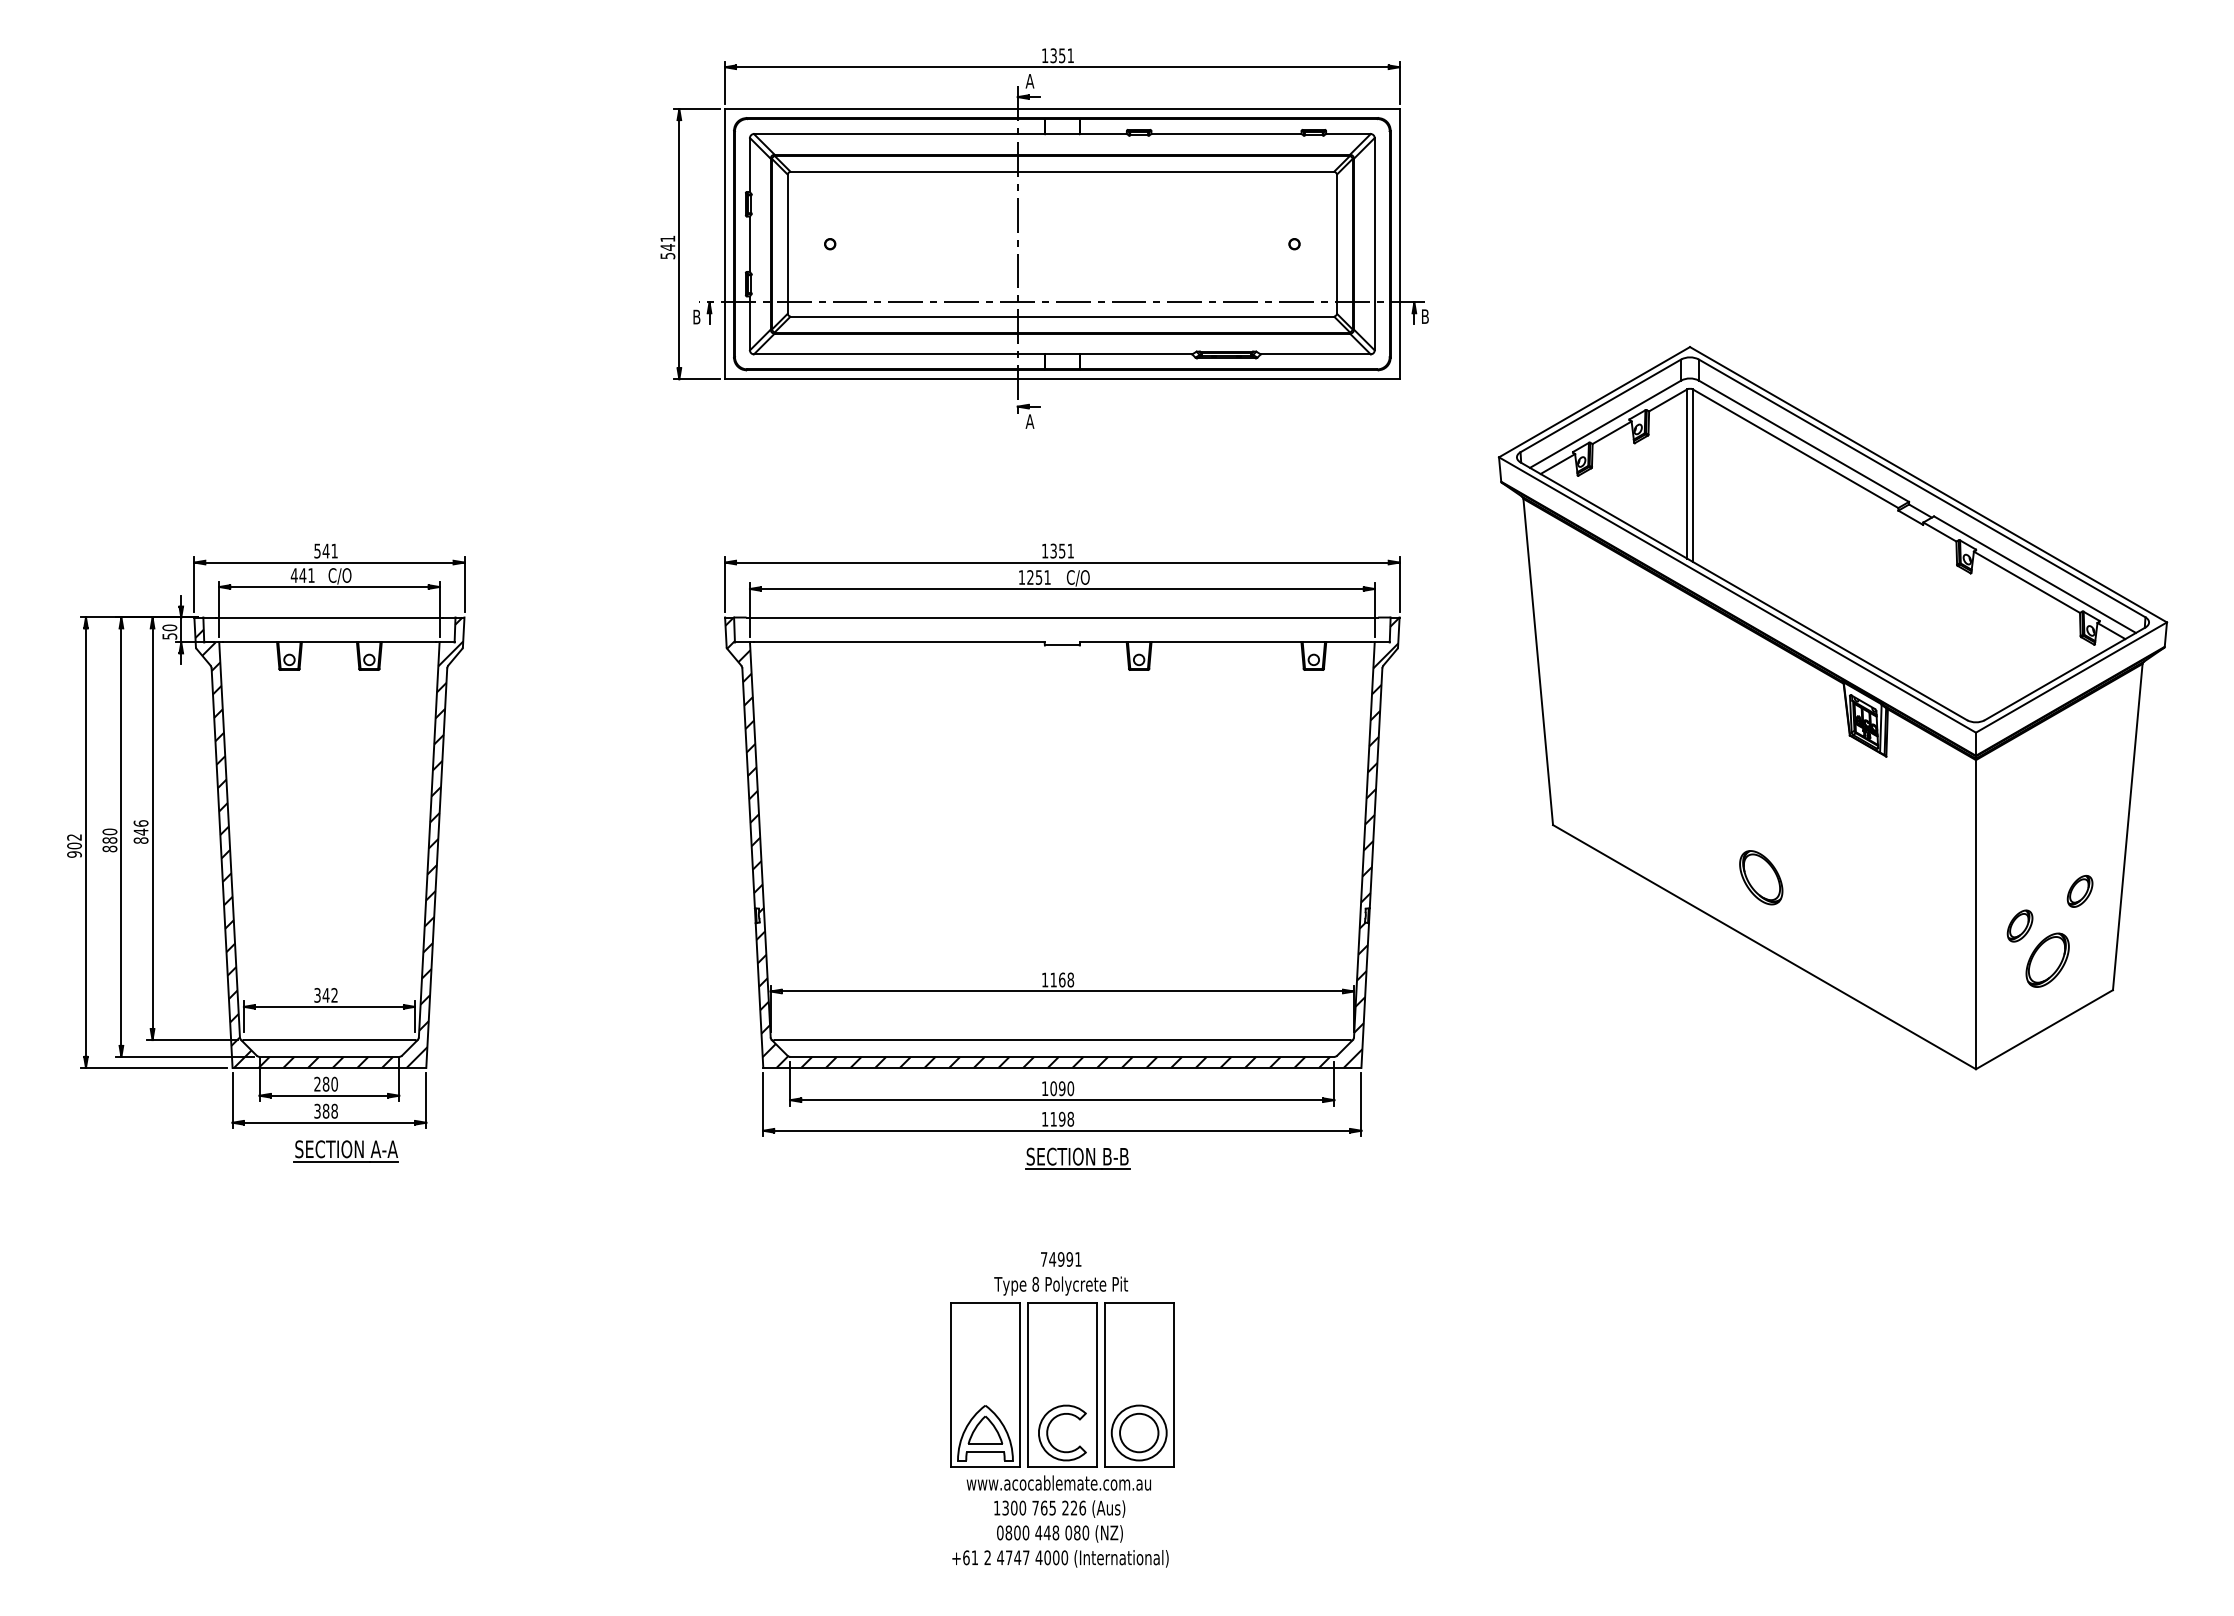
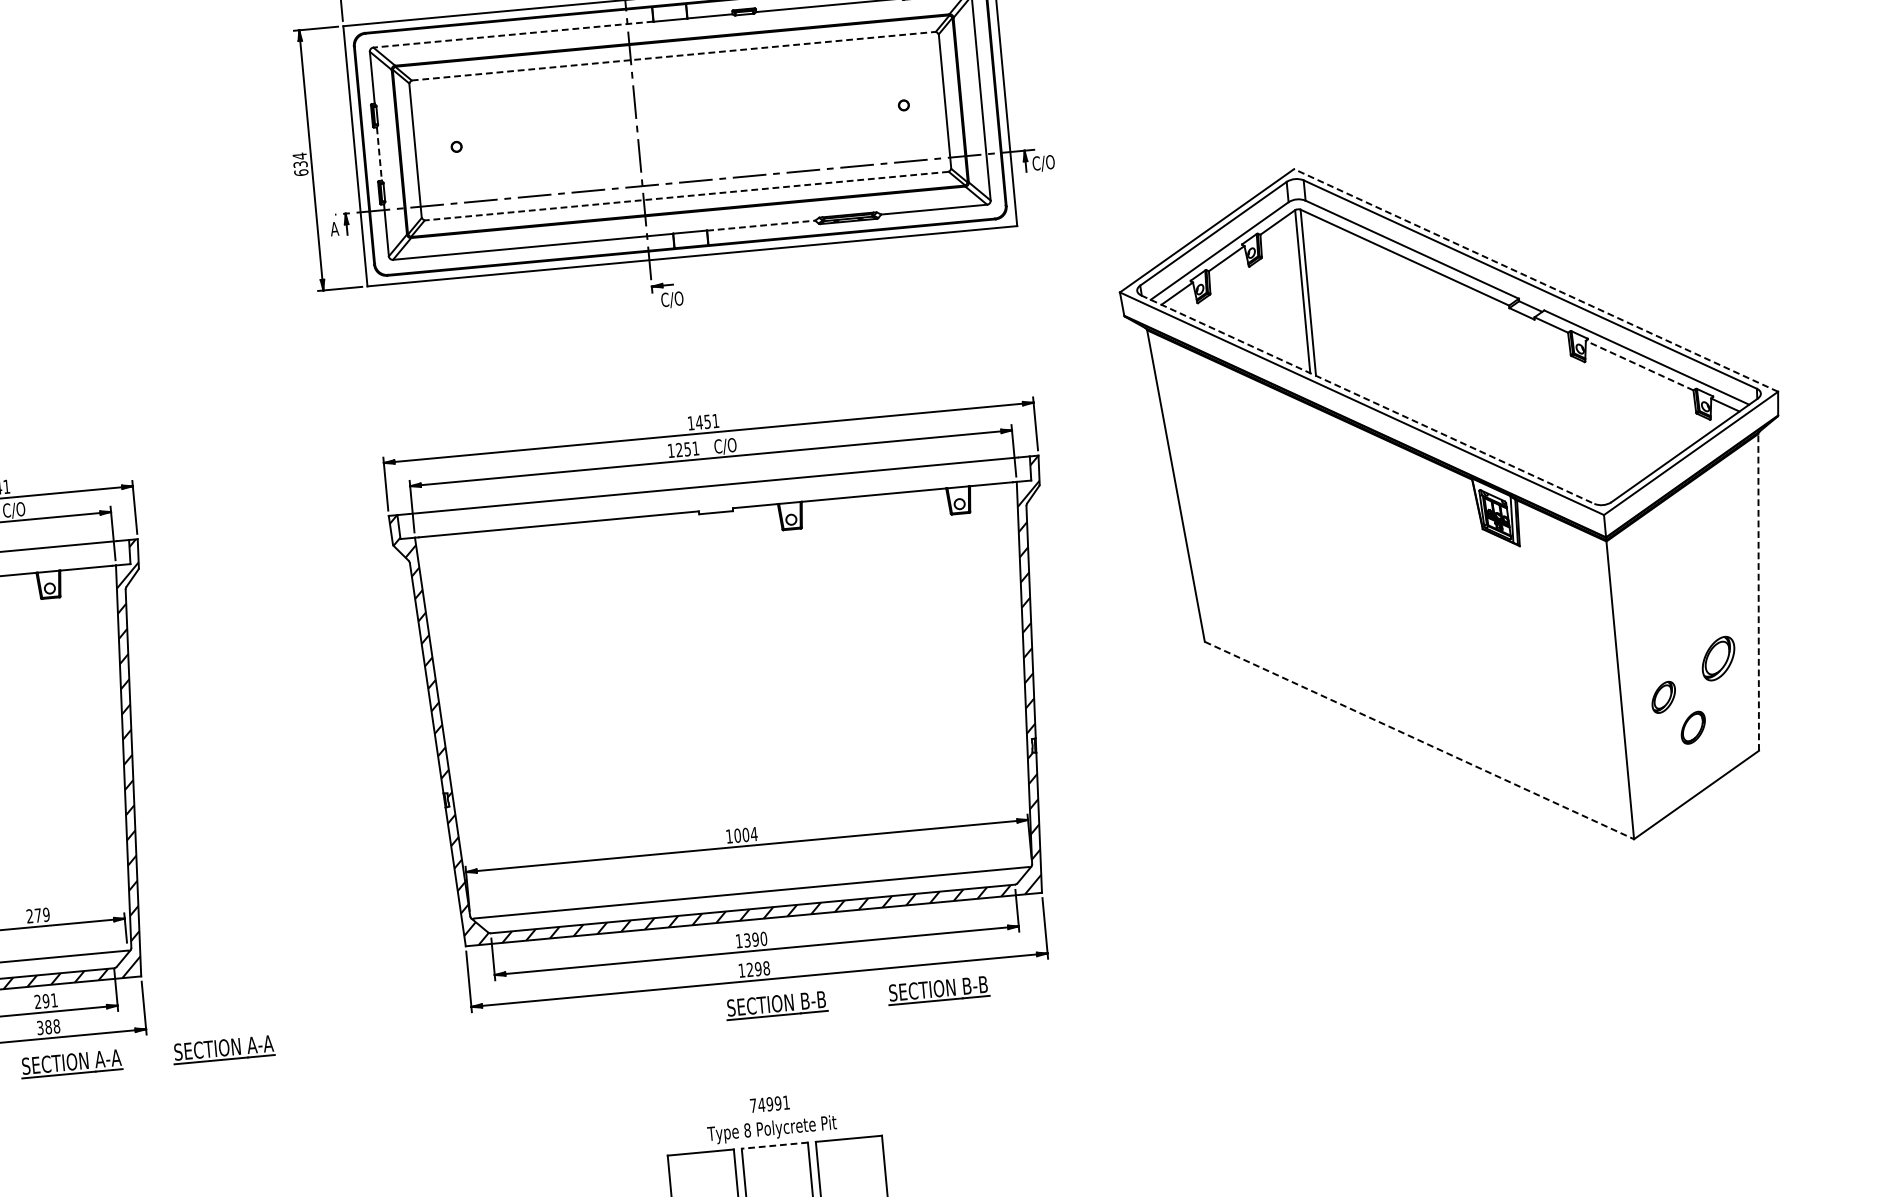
line: (898, 134) -> (512, 35), solid -> dashed
line: (1062, 171) -> (673, 56), solid -> dashed
line: (749, 244) -> (378, 154), solid -> dashed
text: (667, 247) -> (300, 164), 541 -> 634
text: (696, 316) -> (334, 228), B -> A
line: (1061, 316) -> (685, 195), solid -> dashed
text: (1432, 317) -> (1043, 163), B -> C/O
line: (1136, 354) -> (761, 225), solid -> dashed
text: (1037, 422) -> (672, 300), A -> C/O
line: (1928, 484) -> (1536, 280), solid -> dashed
text: (1053, 550) -> (699, 422), 1351 -> 1451
line: (2026, 582) -> (1639, 365), solid -> dashed
line: (1743, 591) -> (1367, 399), solid -> dashed
line: (2127, 827) -> (1758, 592), solid -> dashed
part: (1761, 877) -> (1410, 673), removed
part: (2079, 891) -> (1717, 658), size x1.4
line: (1764, 947) -> (1419, 740), solid -> dashed
part: (2047, 959) -> (1693, 727), size x0.6
text: (1062, 979) -> (746, 834), 1168 -> 1004
text: (325, 995) -> (37, 915), 342 -> 279
text: (329, 1083) -> (49, 1000), 280 -> 291
text: (1053, 1088) -> (747, 940), 1090 -> 1390
text: (1053, 1118) -> (749, 969), 1198 -> 1298
part: (503, 1151) -> (223, 1050), added
part: (1245, 1158) -> (938, 990), added
line: (1061, 1302) -> (774, 1145), solid -> dashed

